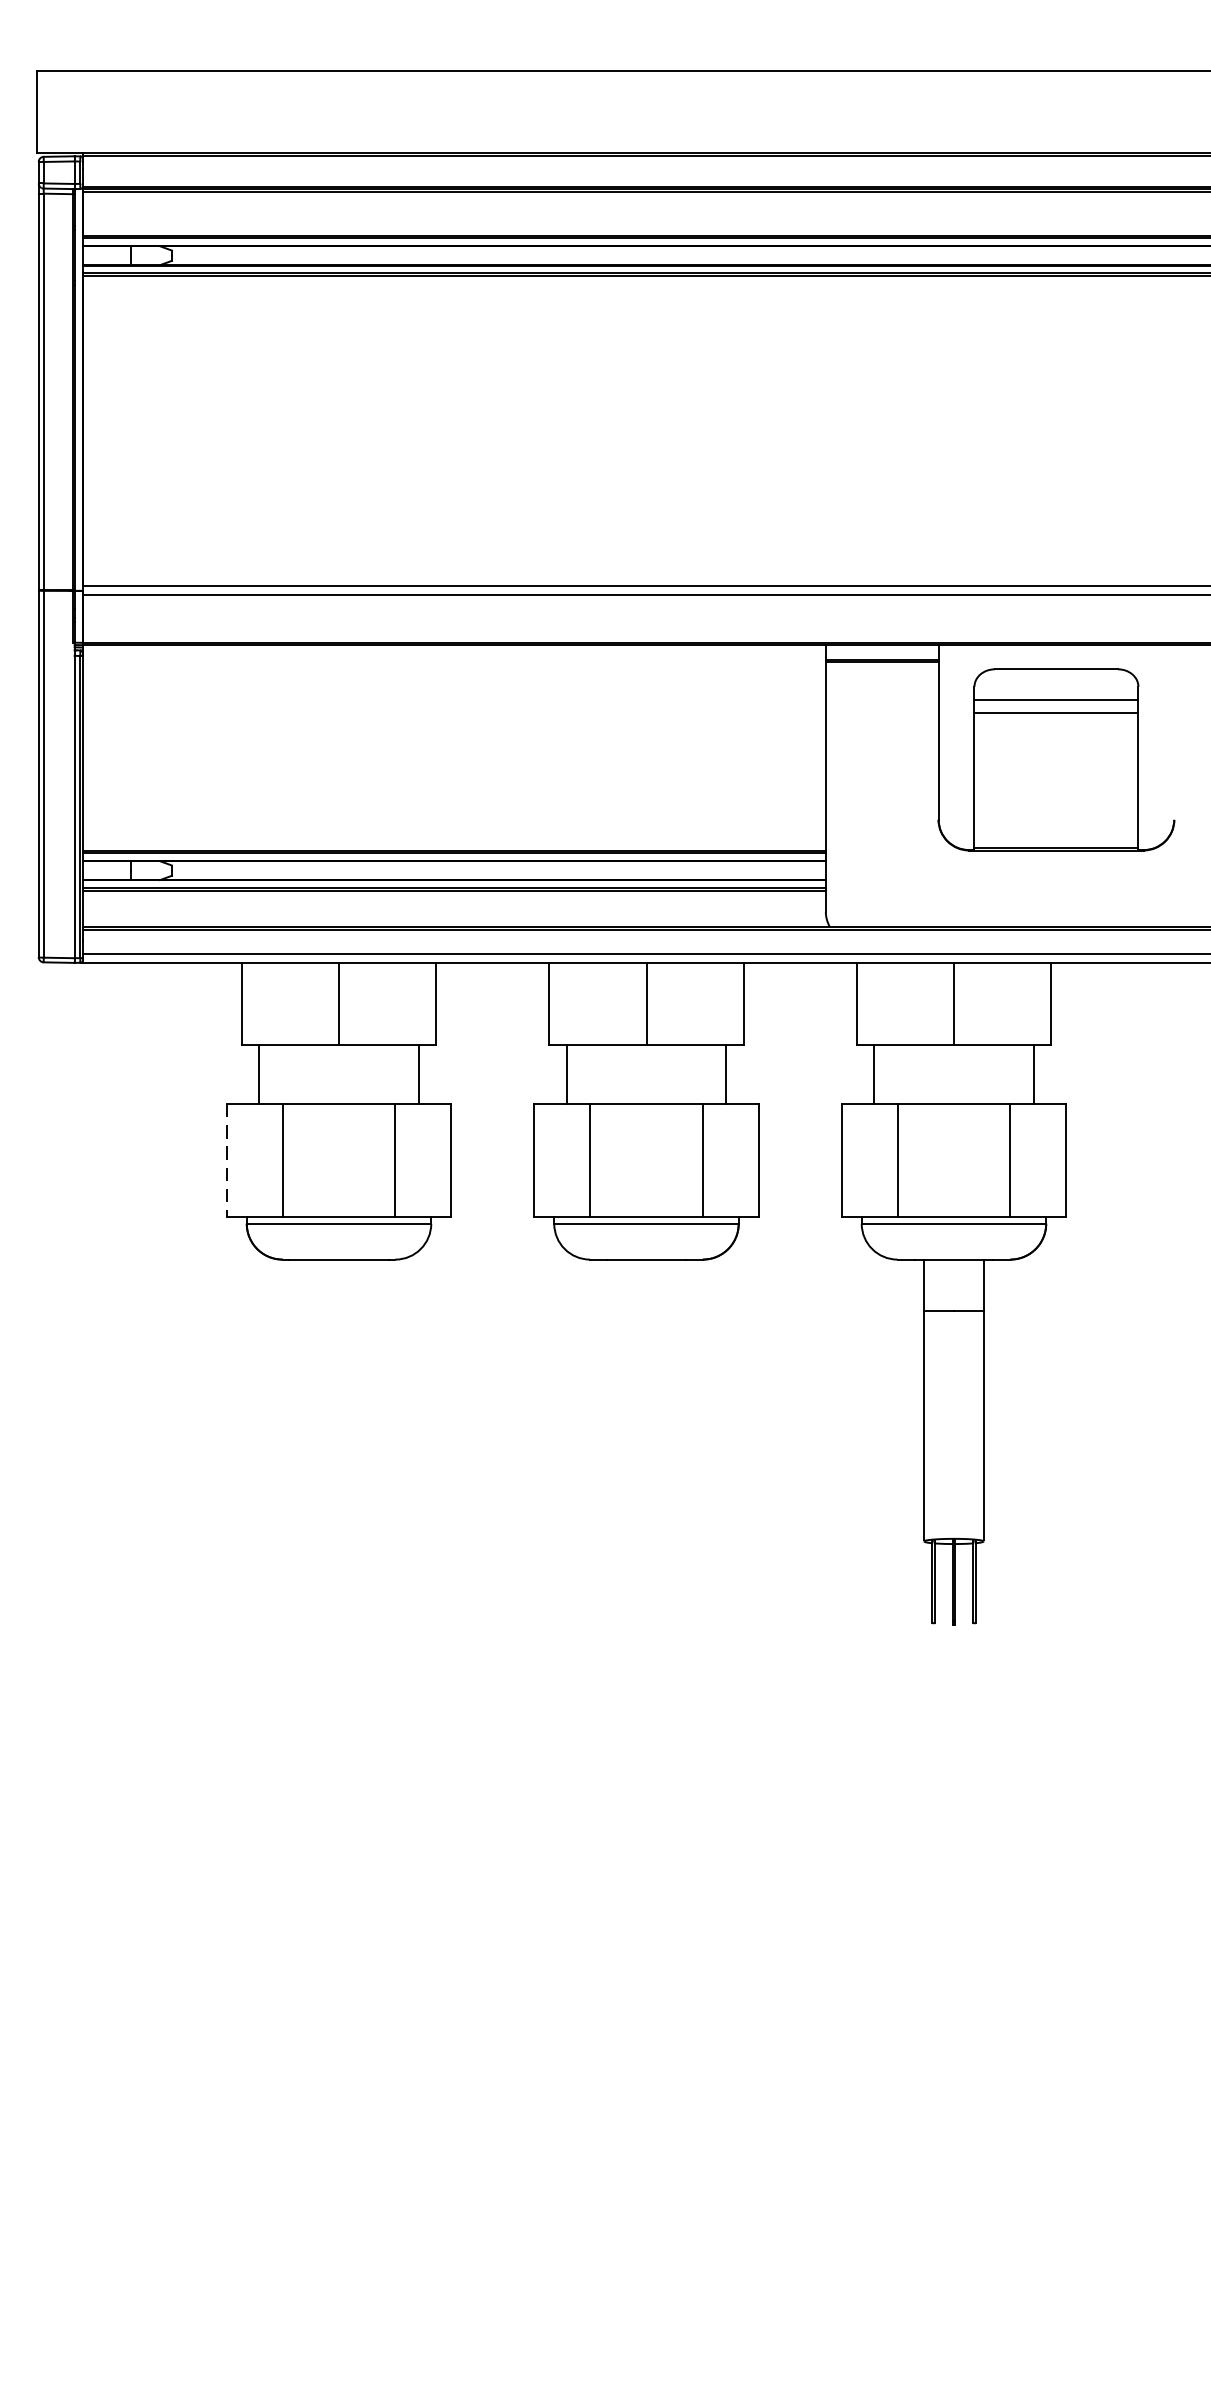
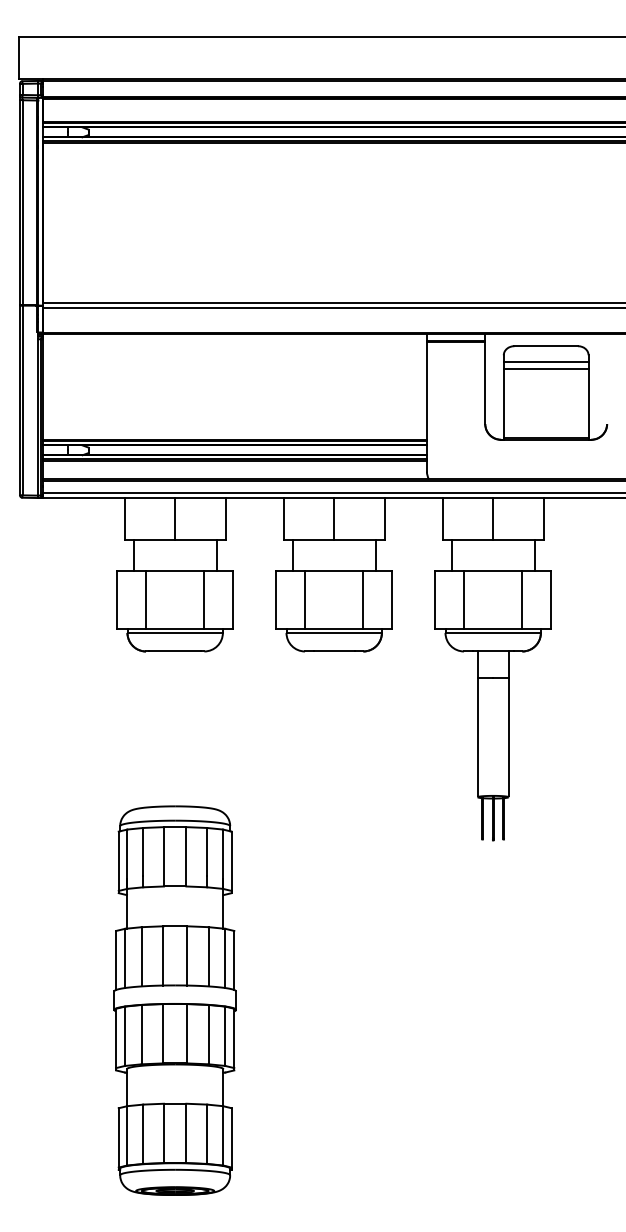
line: (227, 1161) -> (117, 600), dashed -> solid
part: (337, 1934) -> (174, 1000), added

